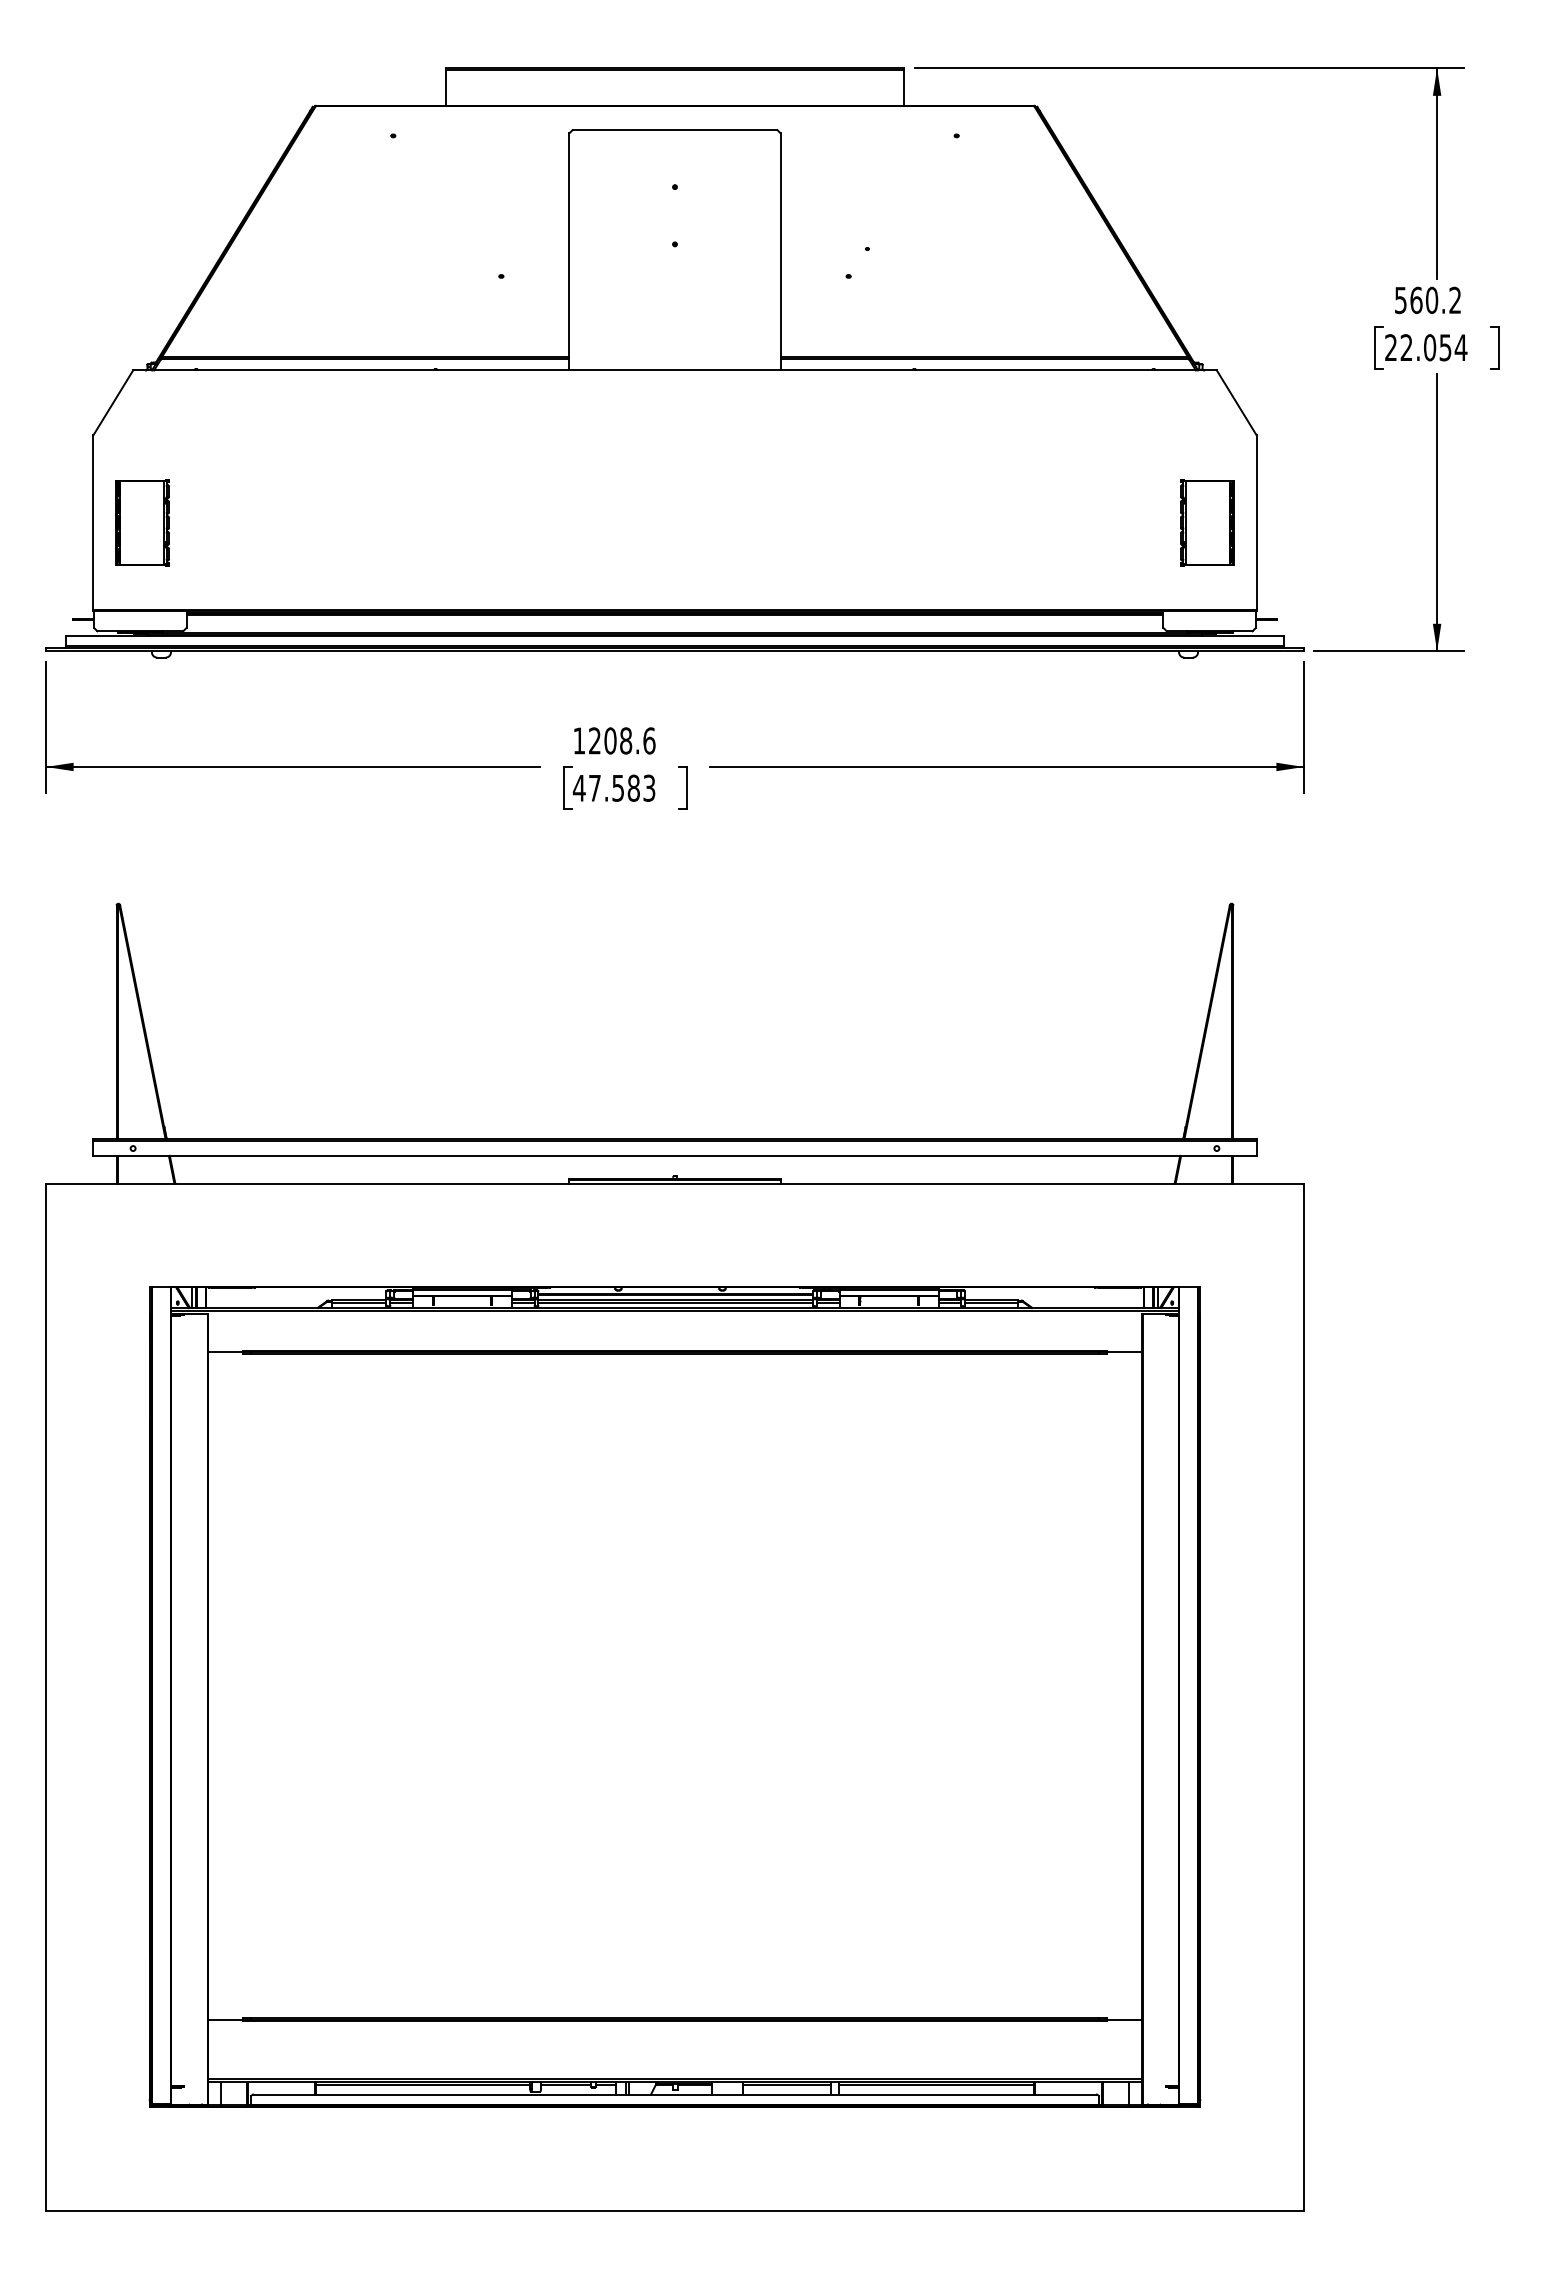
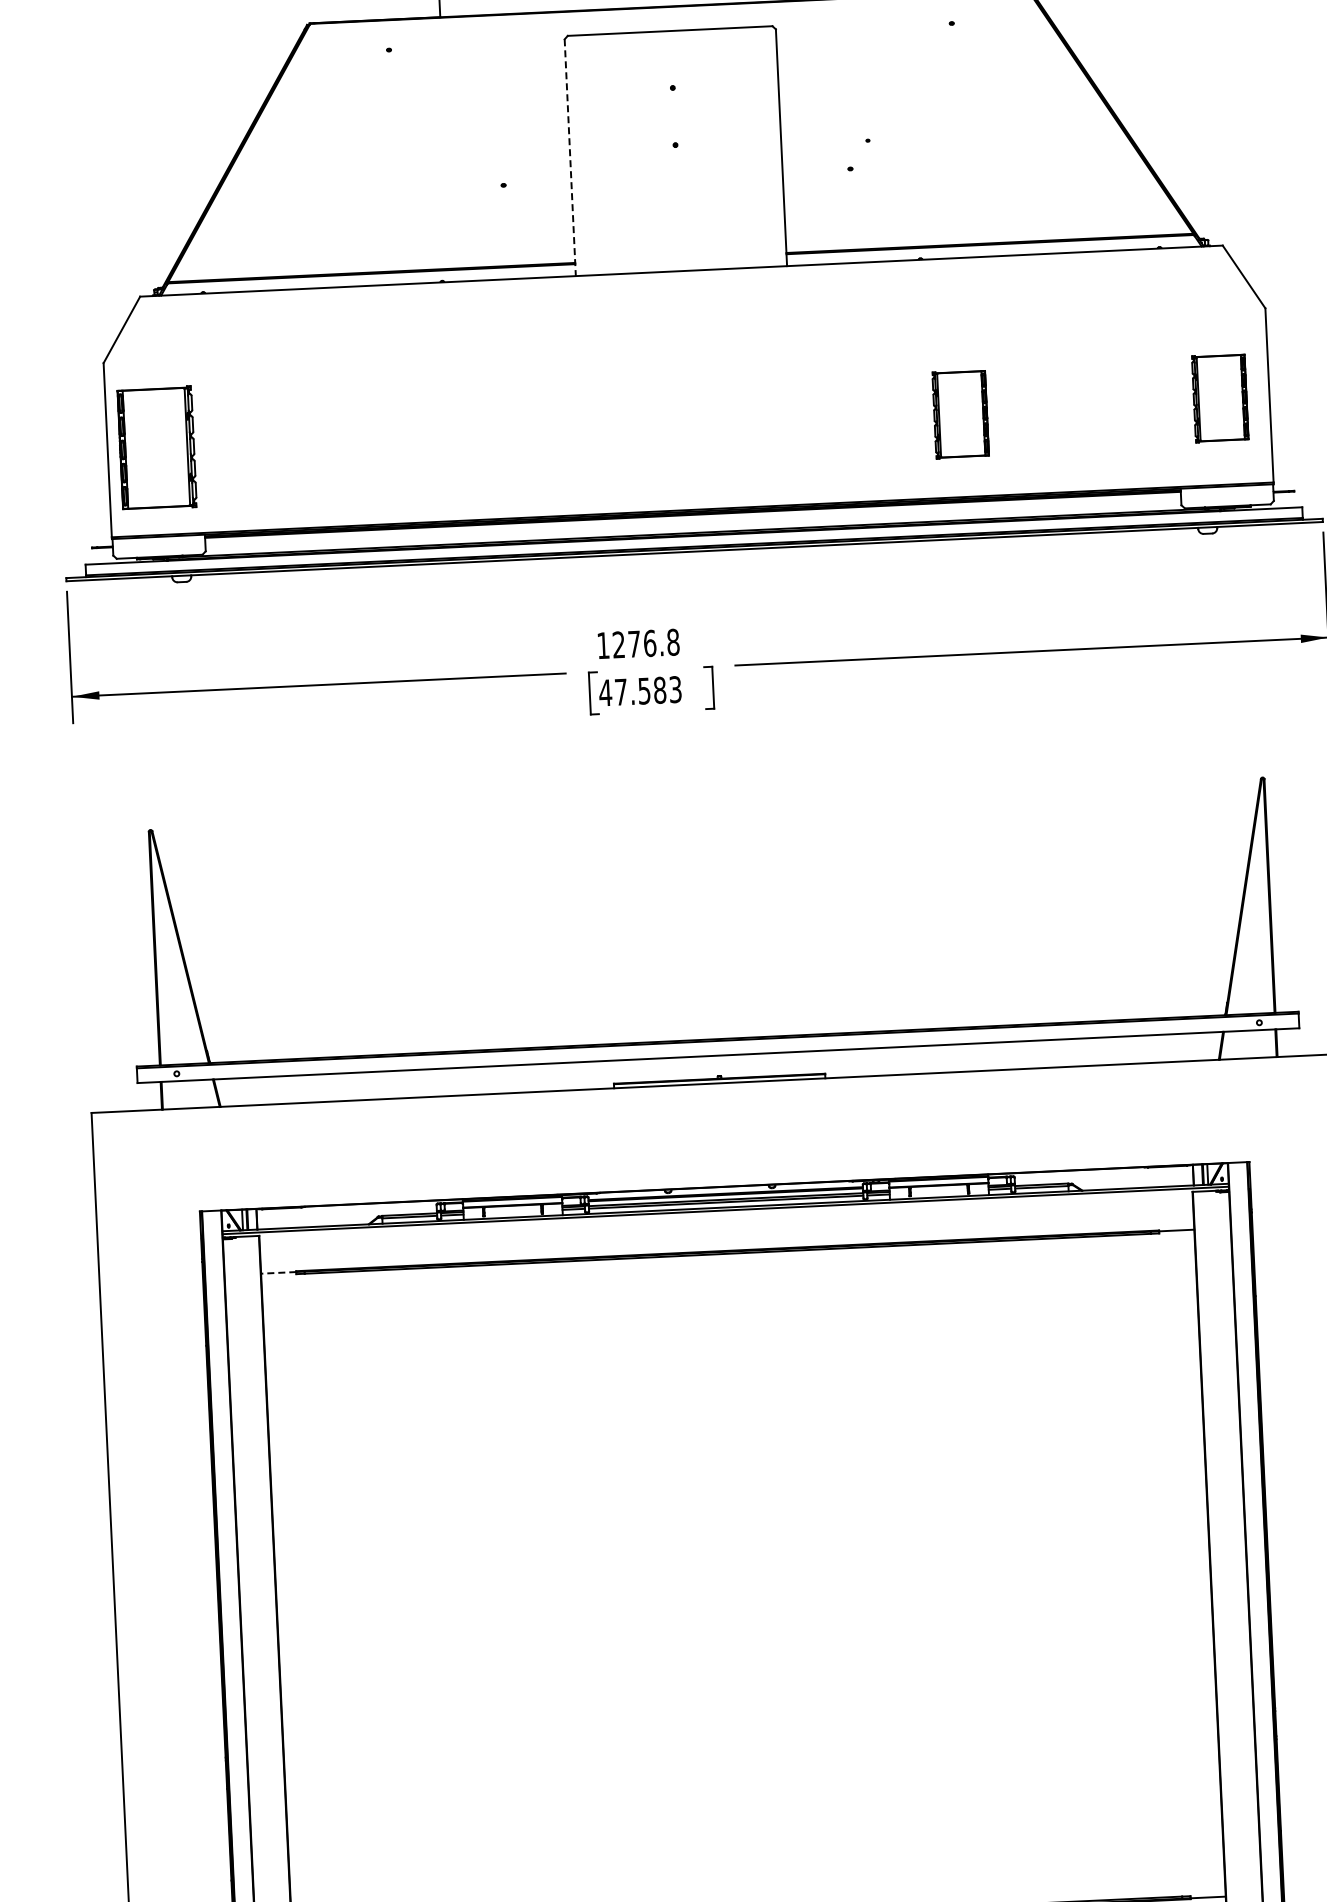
line: (569, 251) -> (570, 157), solid -> dashed
part: (142, 522) -> (156, 448), size x1.4
part: (947, 526) -> (960, 414), added
text: (629, 740) -> (653, 642), 1208.6 -> 1276.8
line: (225, 1352) -> (278, 1273), solid -> dashed

